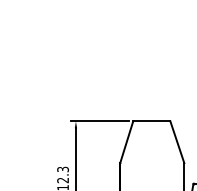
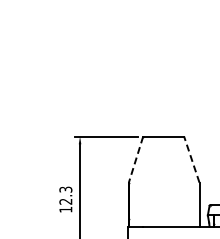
line: (177, 142) -> (191, 159), solid -> dashed
line: (126, 143) -> (135, 160), solid -> dashed

